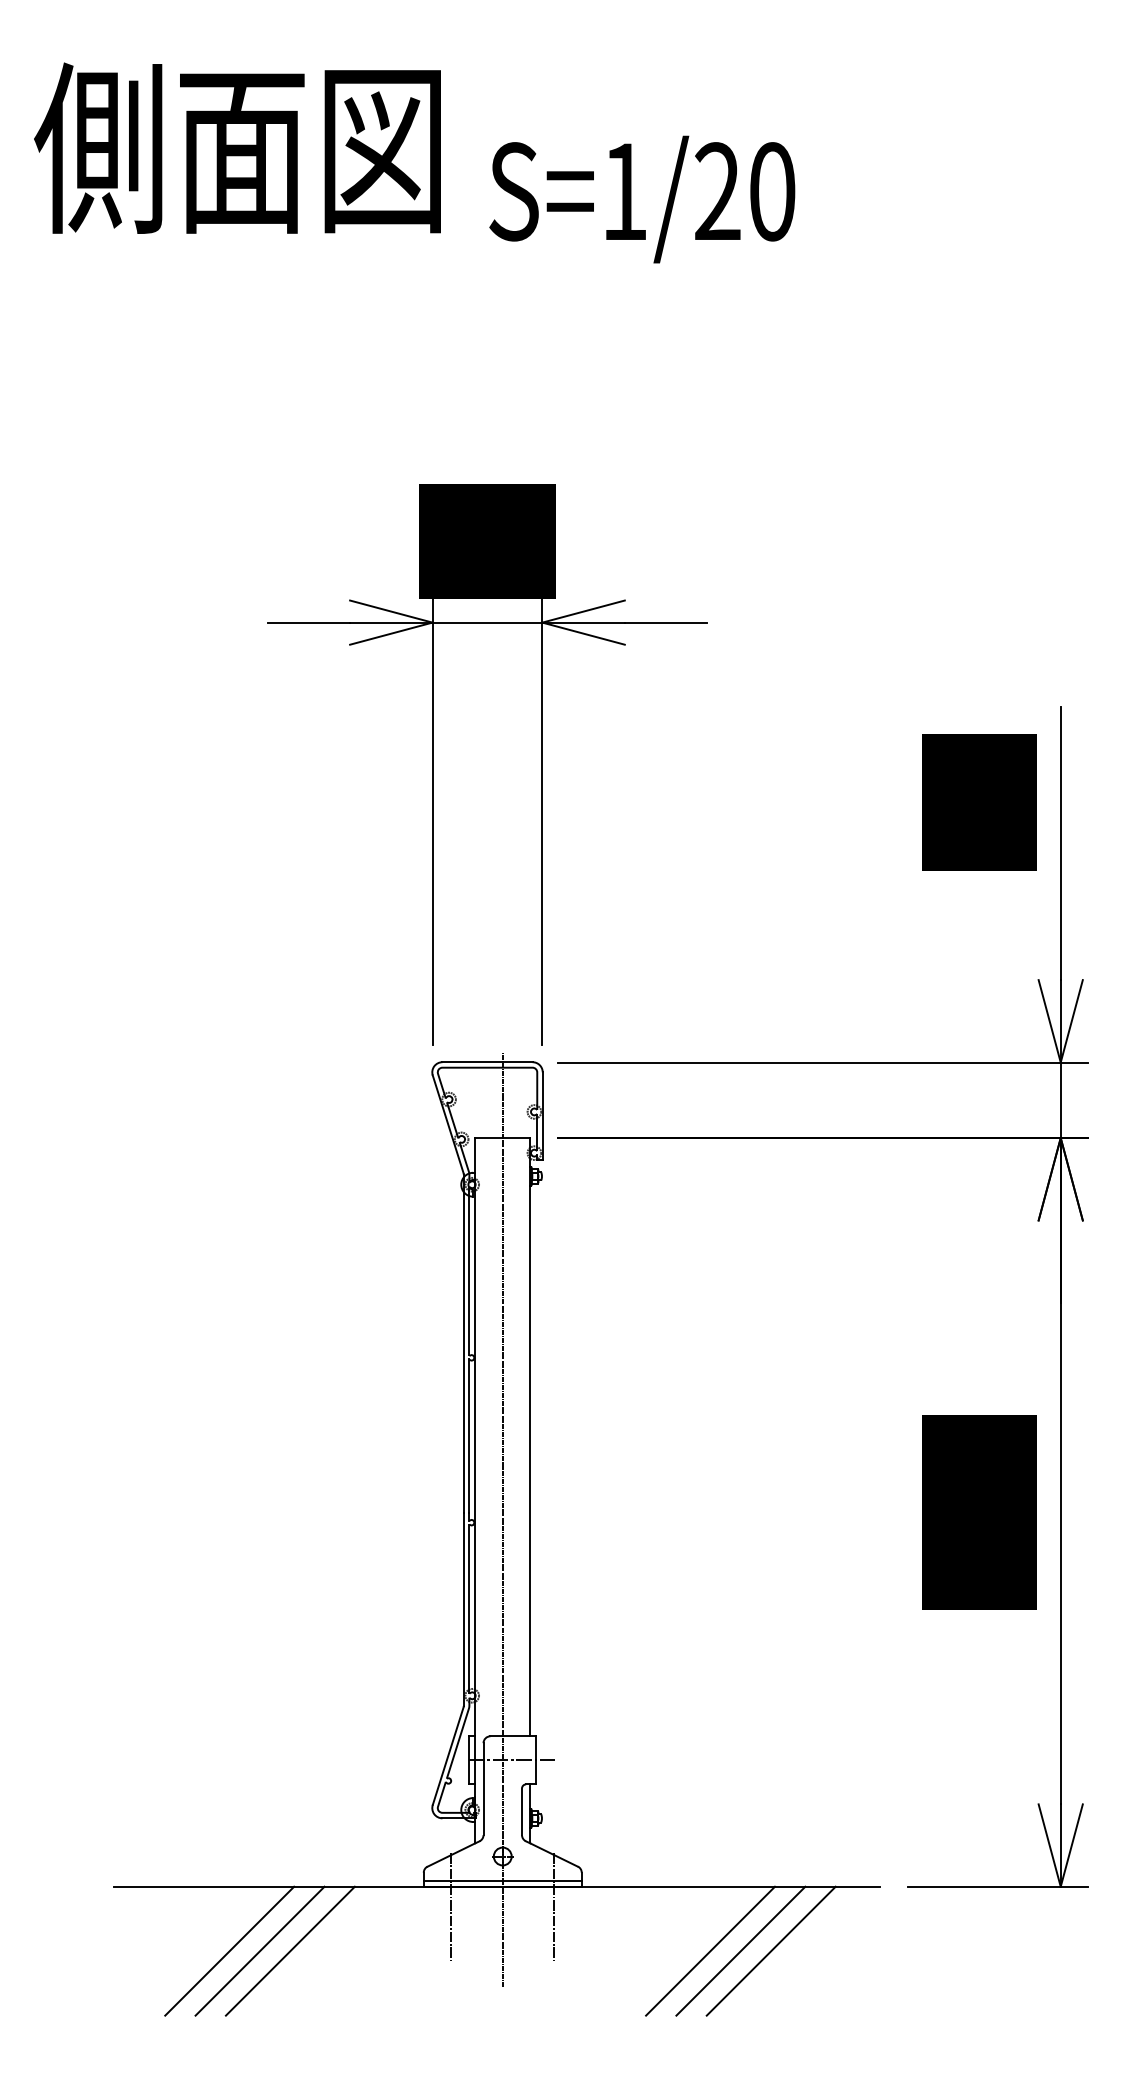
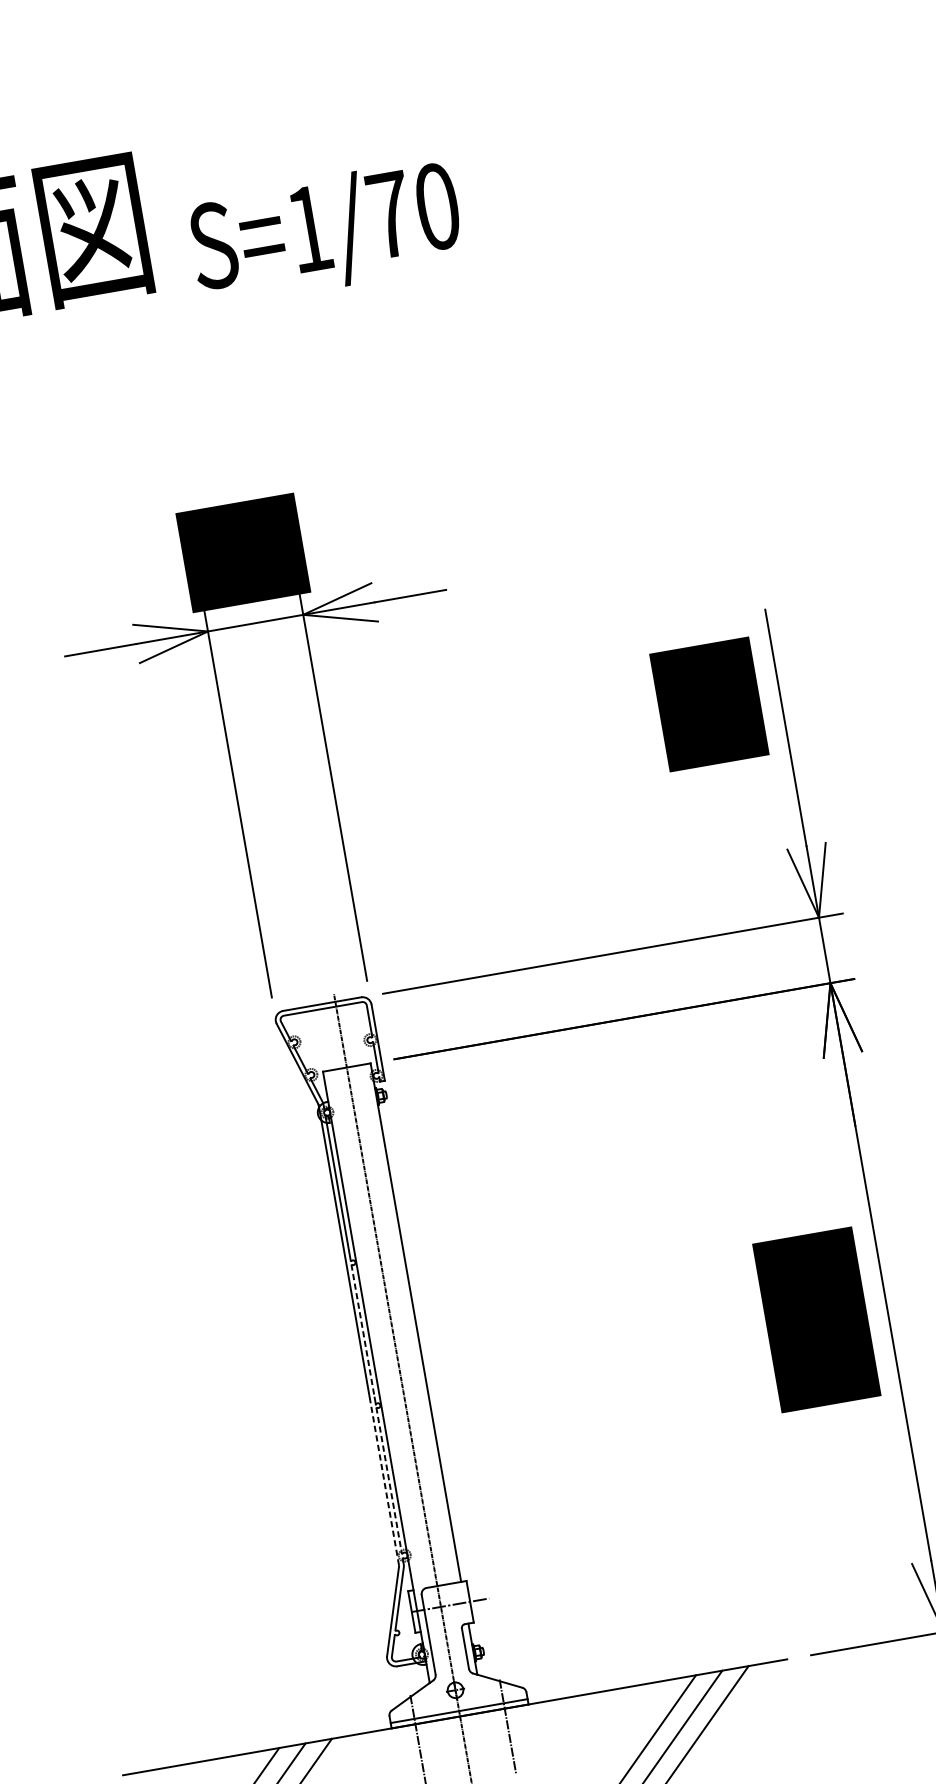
text: (717, 190) -> (389, 213), S=1/20 -> S=1/70
line: (469, 1436) -> (363, 1331), solid -> dashed
line: (463, 1608) -> (383, 1481), solid -> dashed
line: (469, 1609) -> (389, 1481), solid -> dashed

